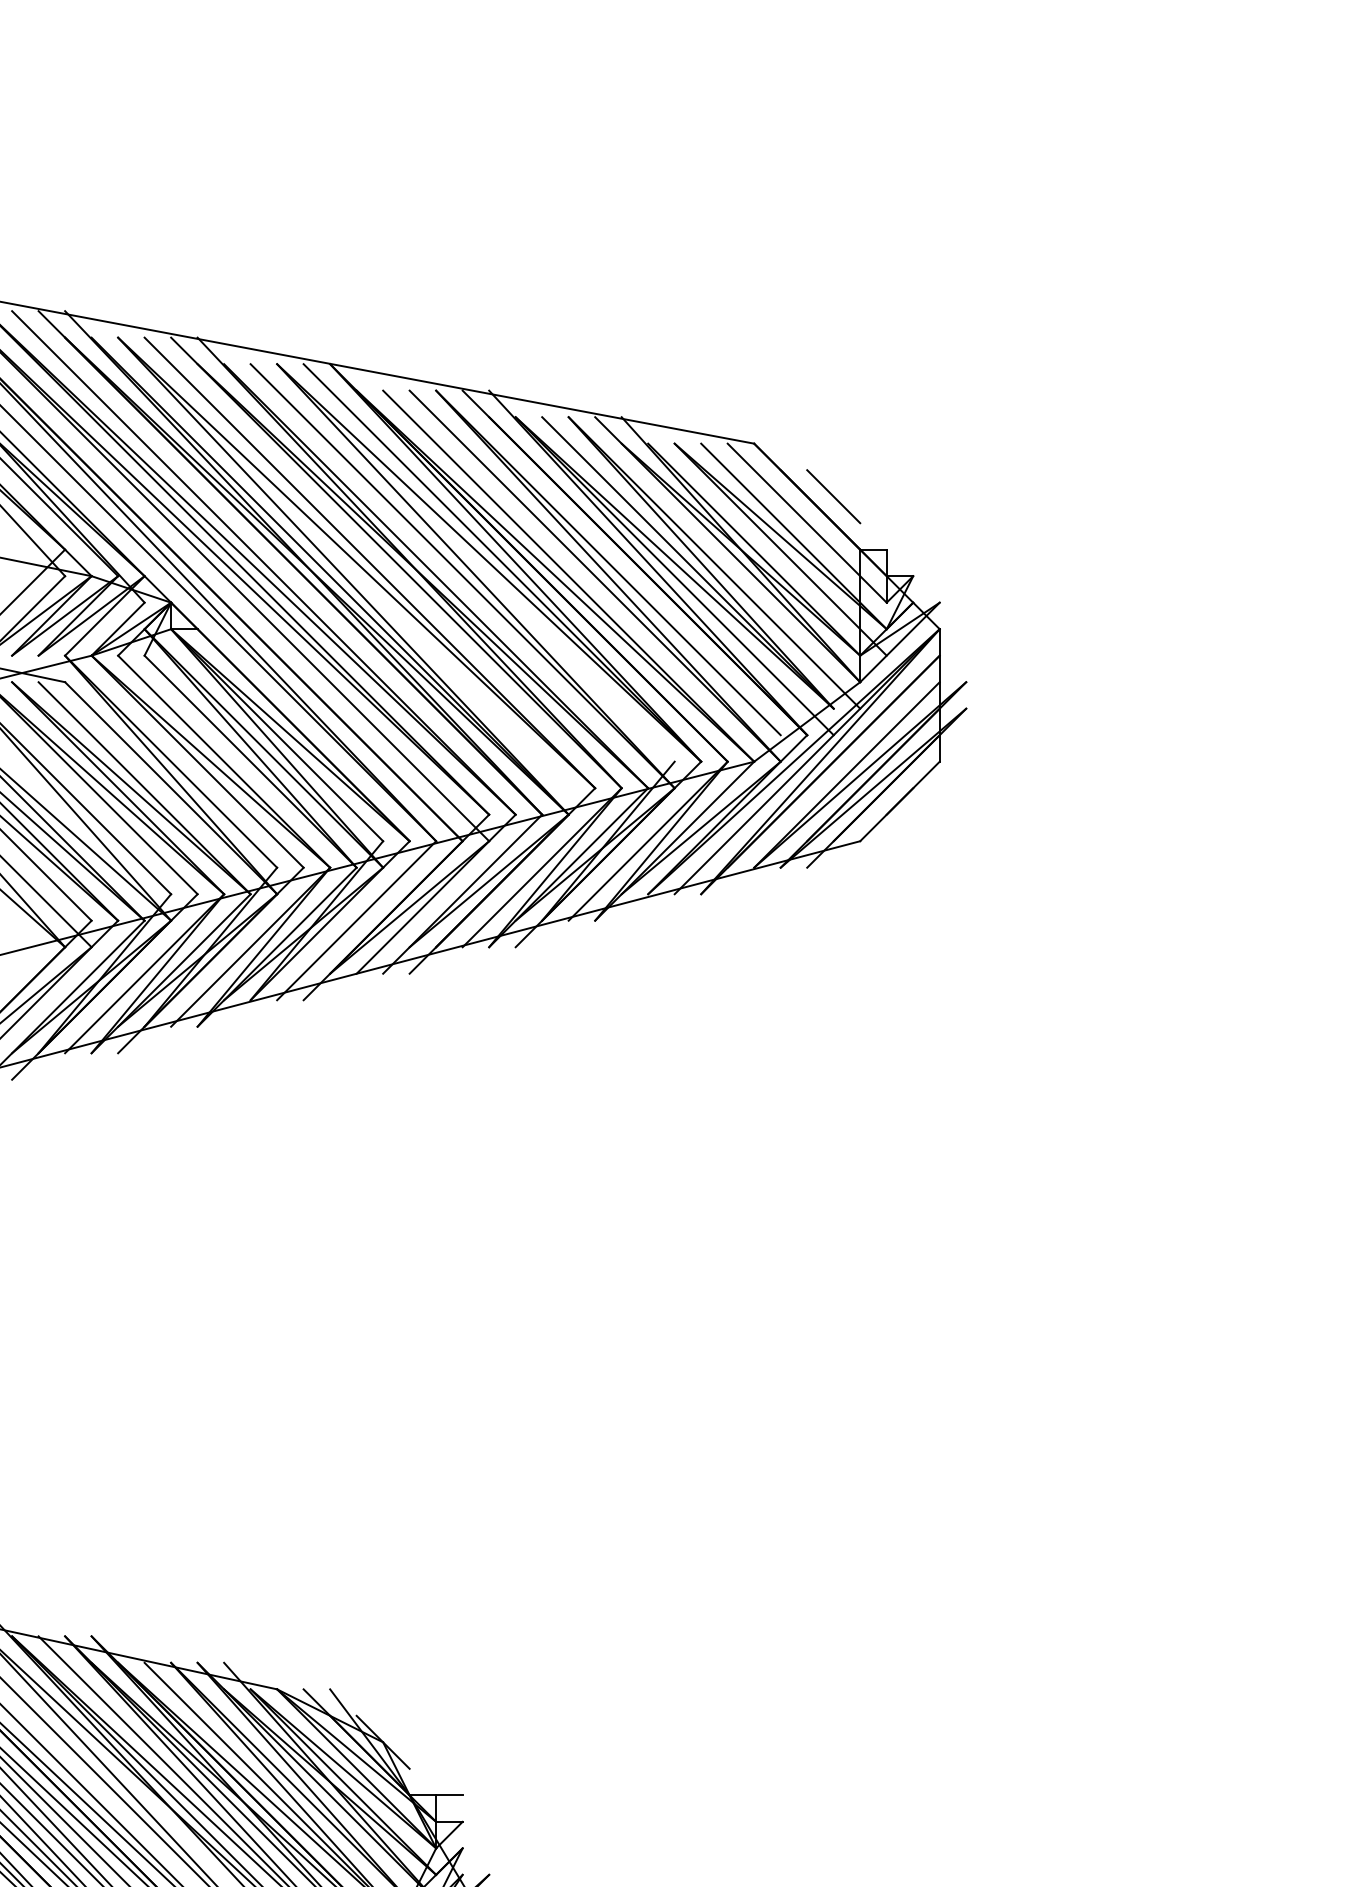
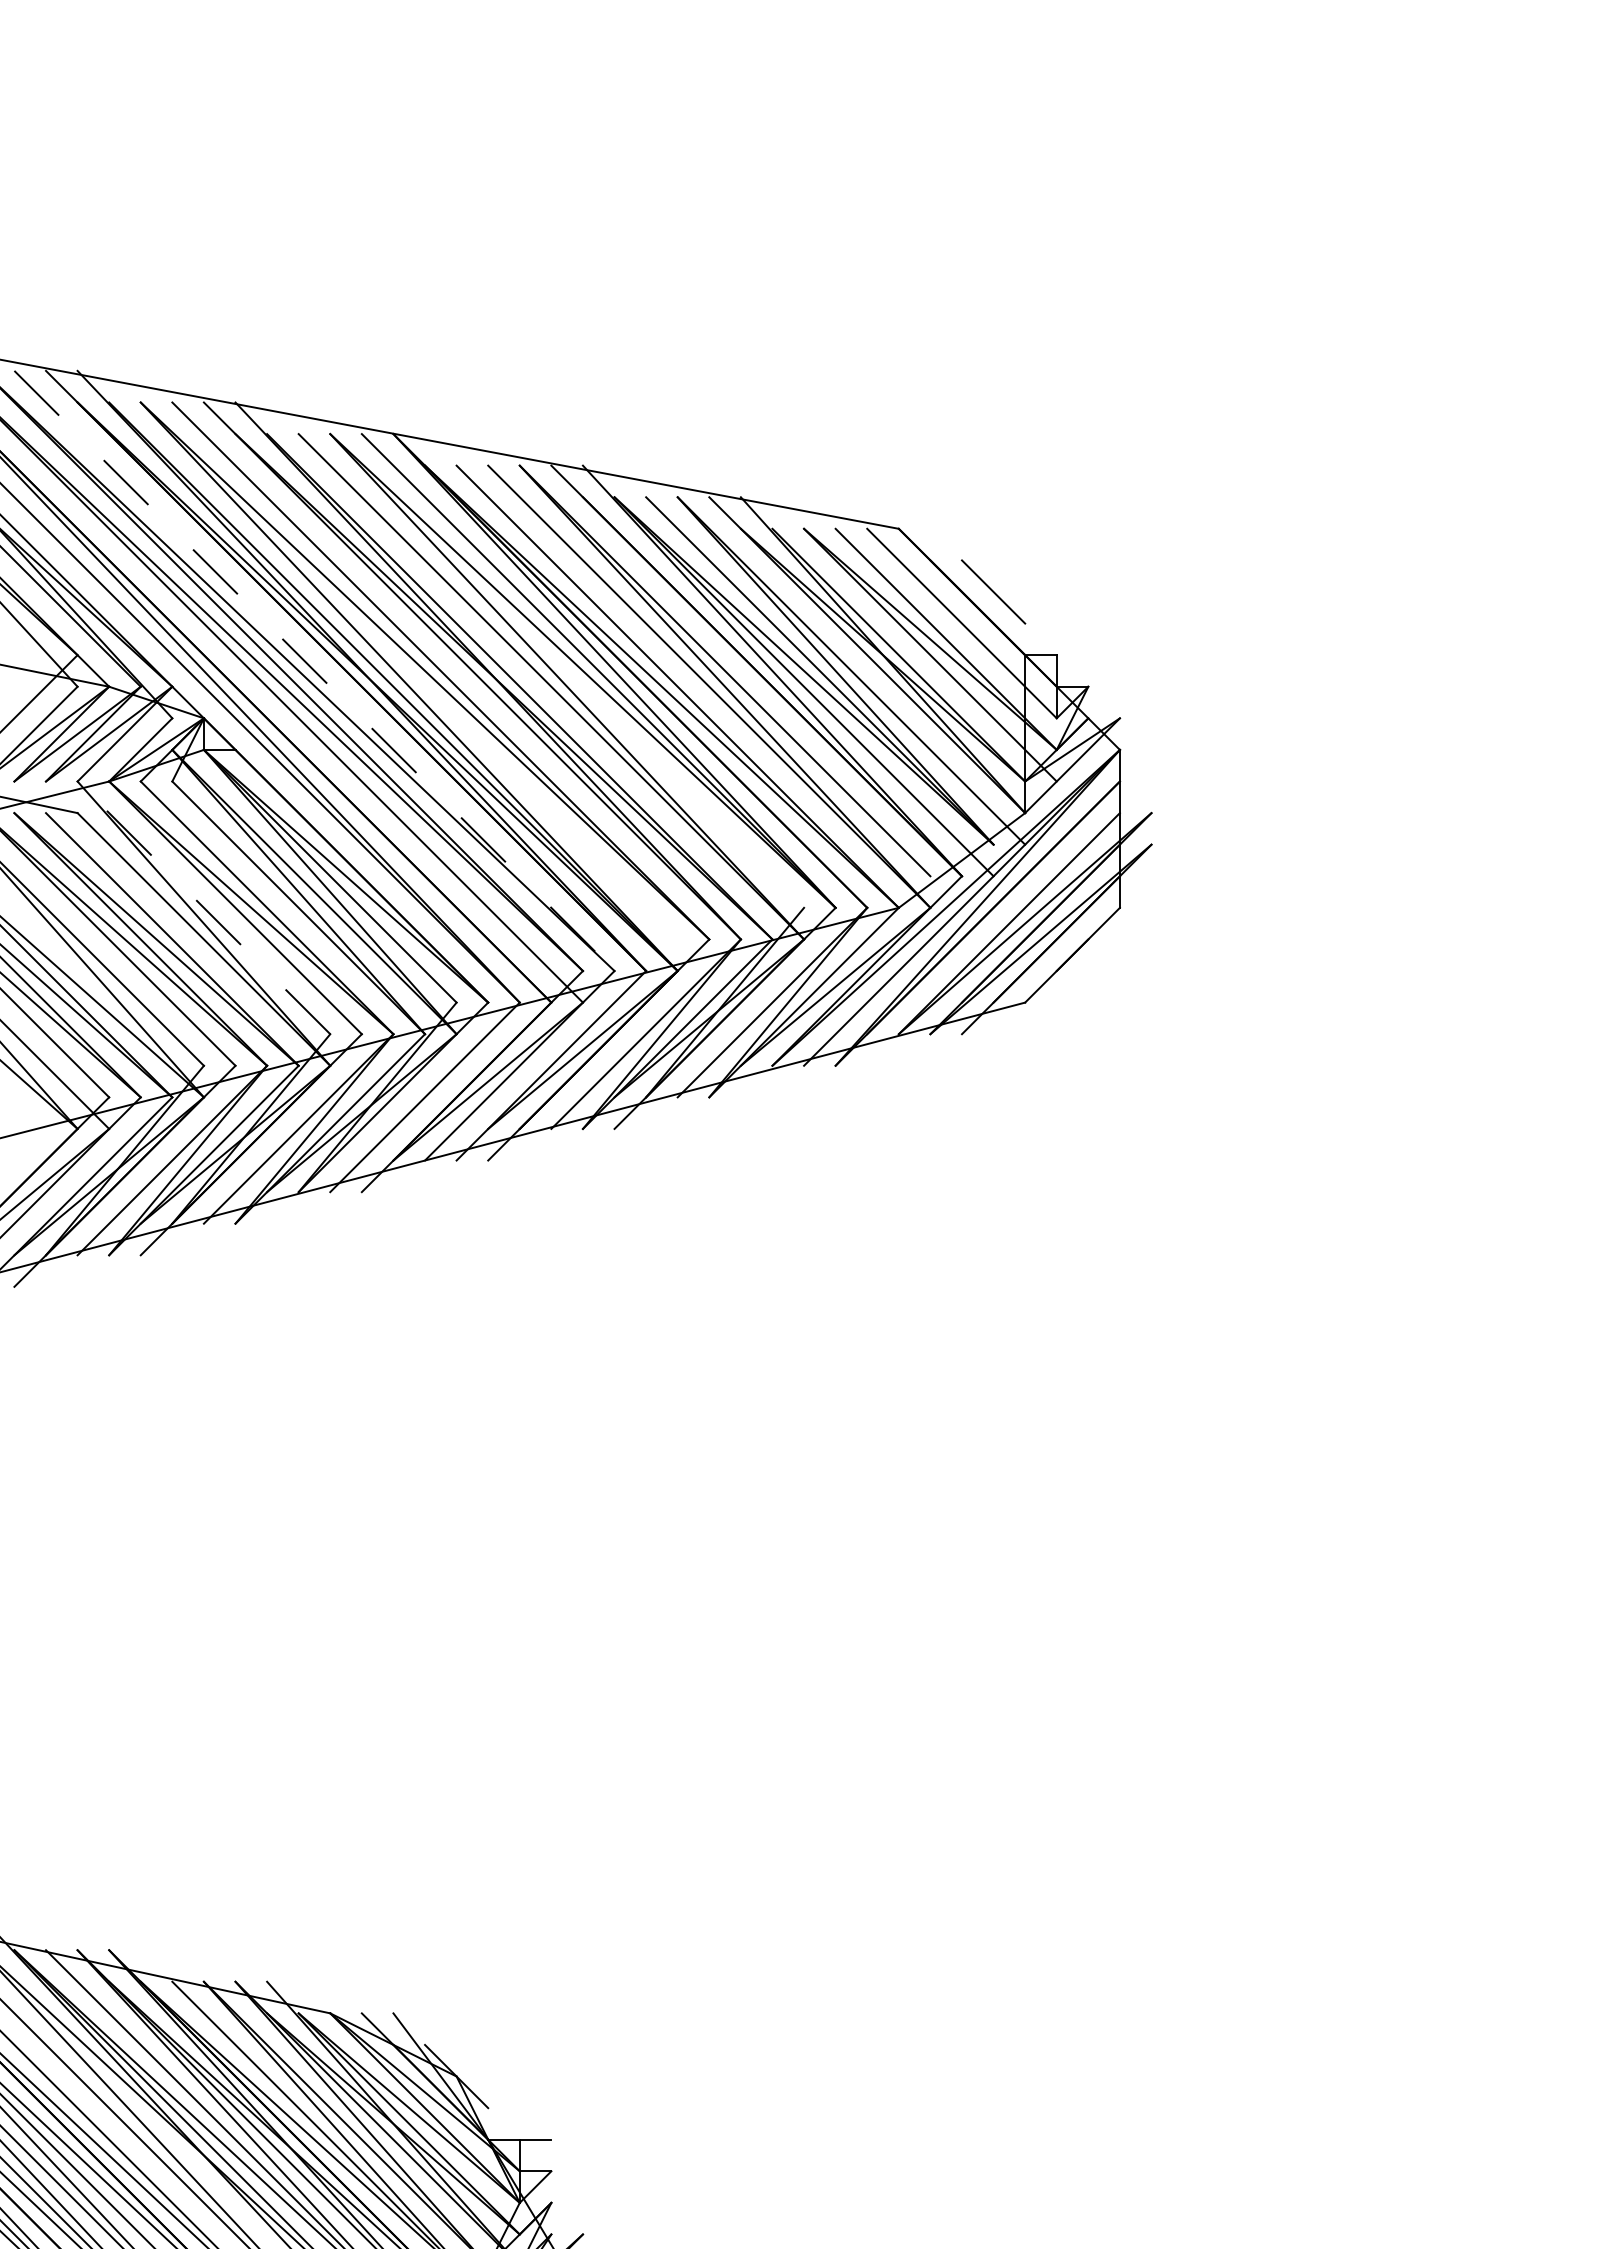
line: (263, 563) -> (314, 671), solid -> dashed
line: (170, 761) -> (203, 907), solid -> dashed

